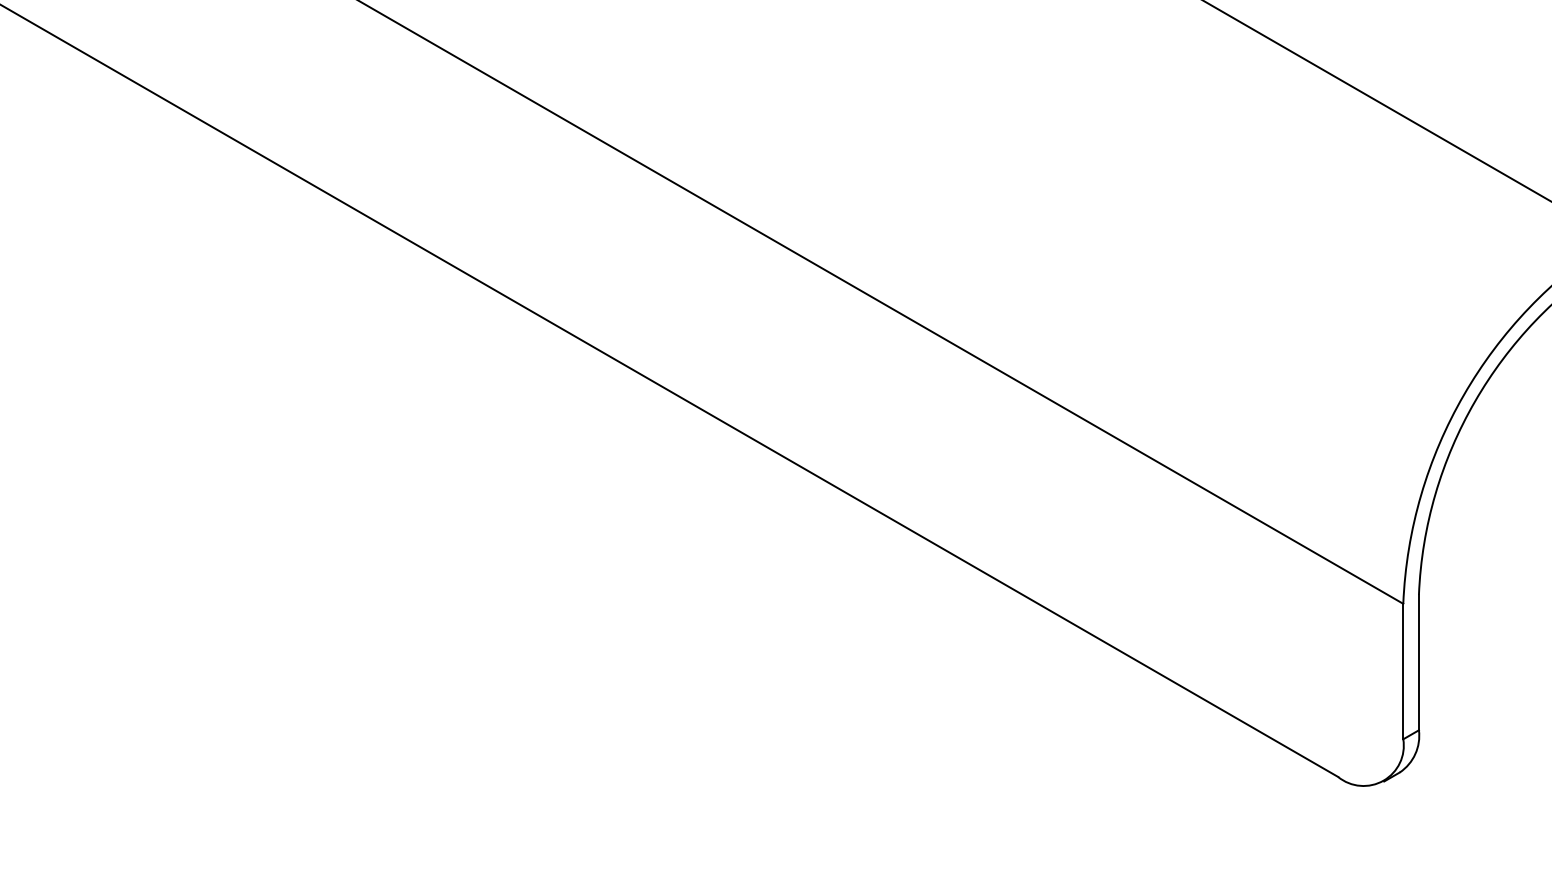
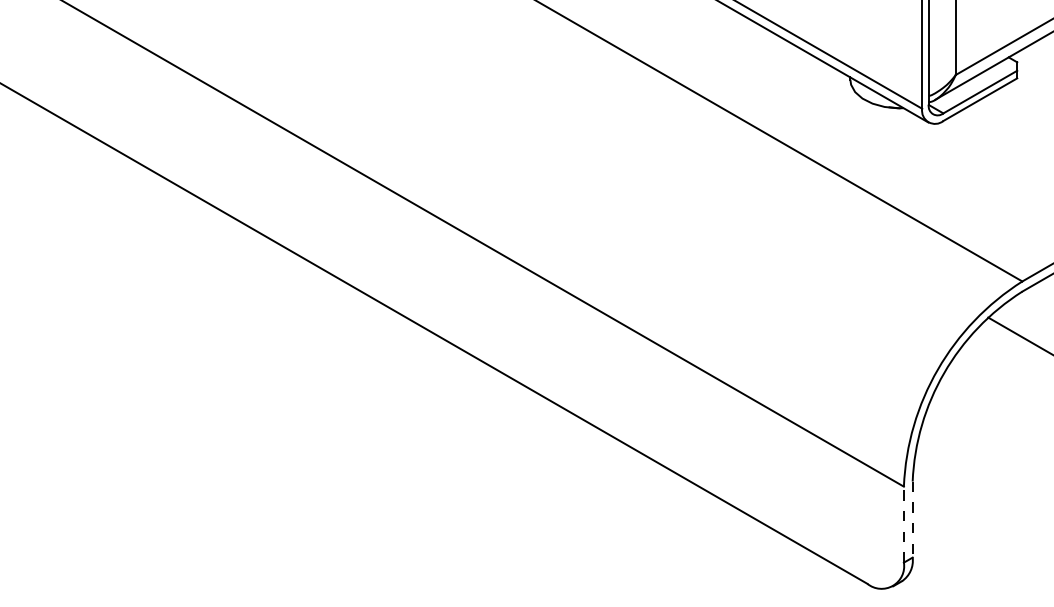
line: (1418, 664) -> (912, 520), solid -> dashed
line: (1402, 671) -> (903, 524), solid -> dashed

